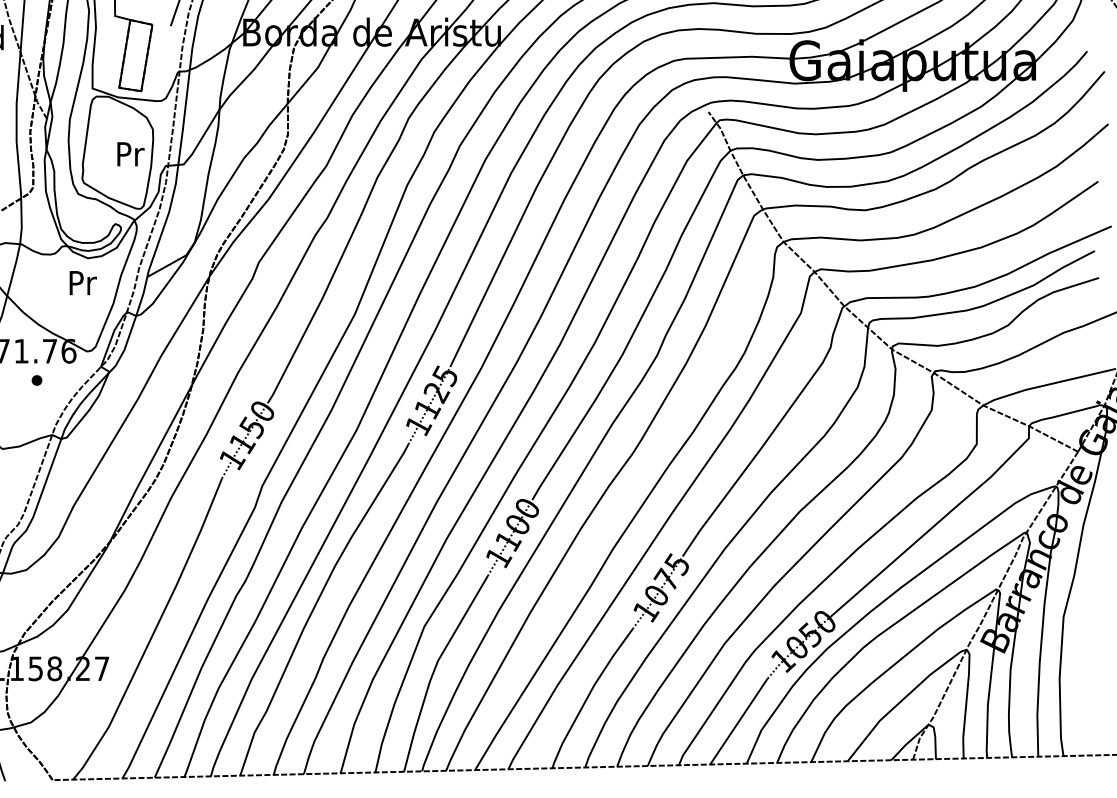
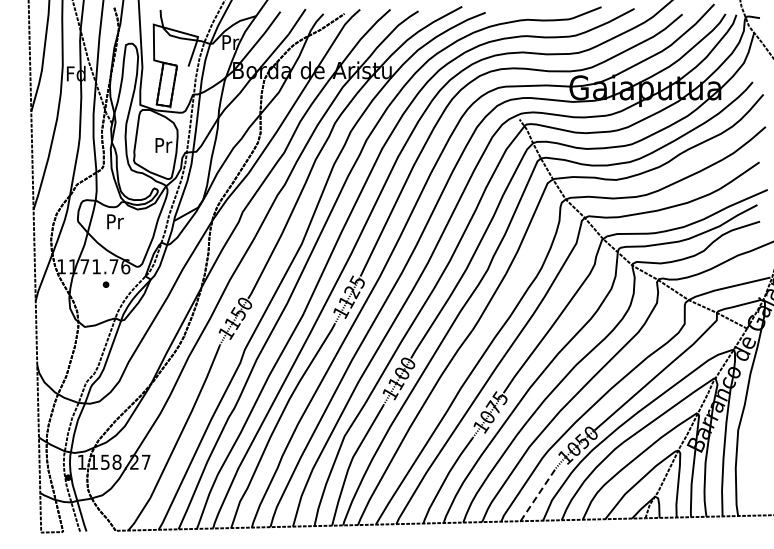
text: (83, 282) -> (115, 221), moved
line: (739, 721) -> (538, 494), solid -> dashed

